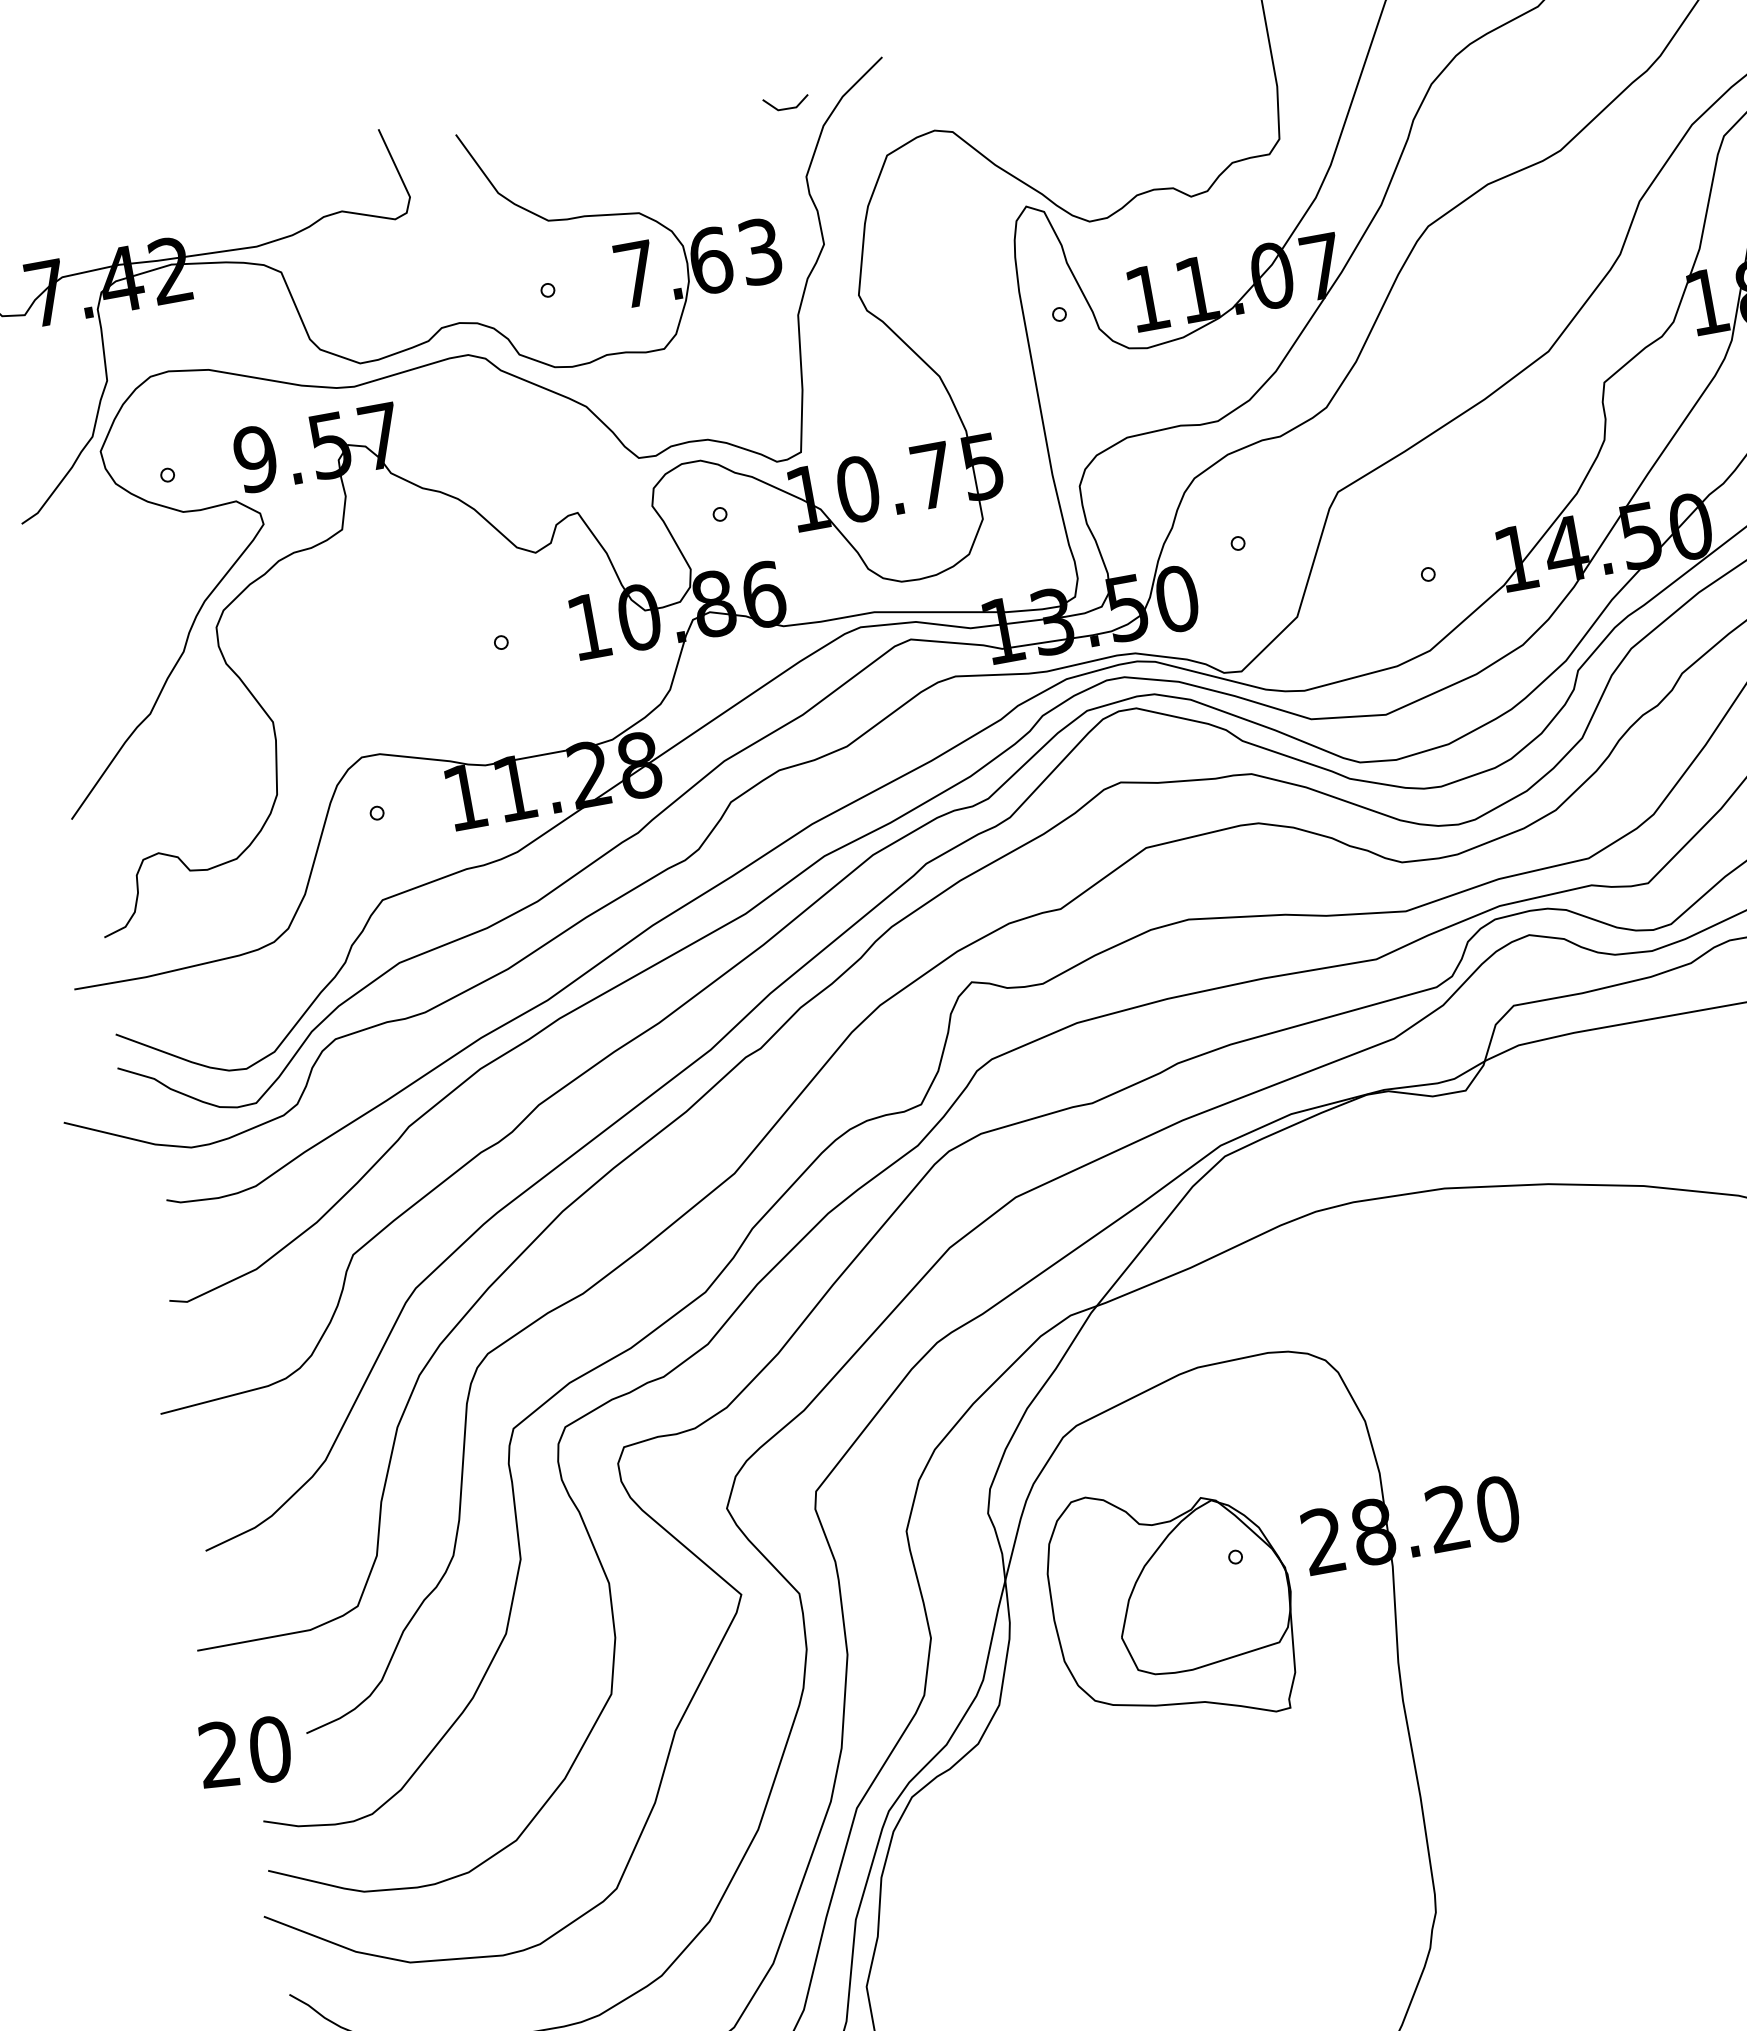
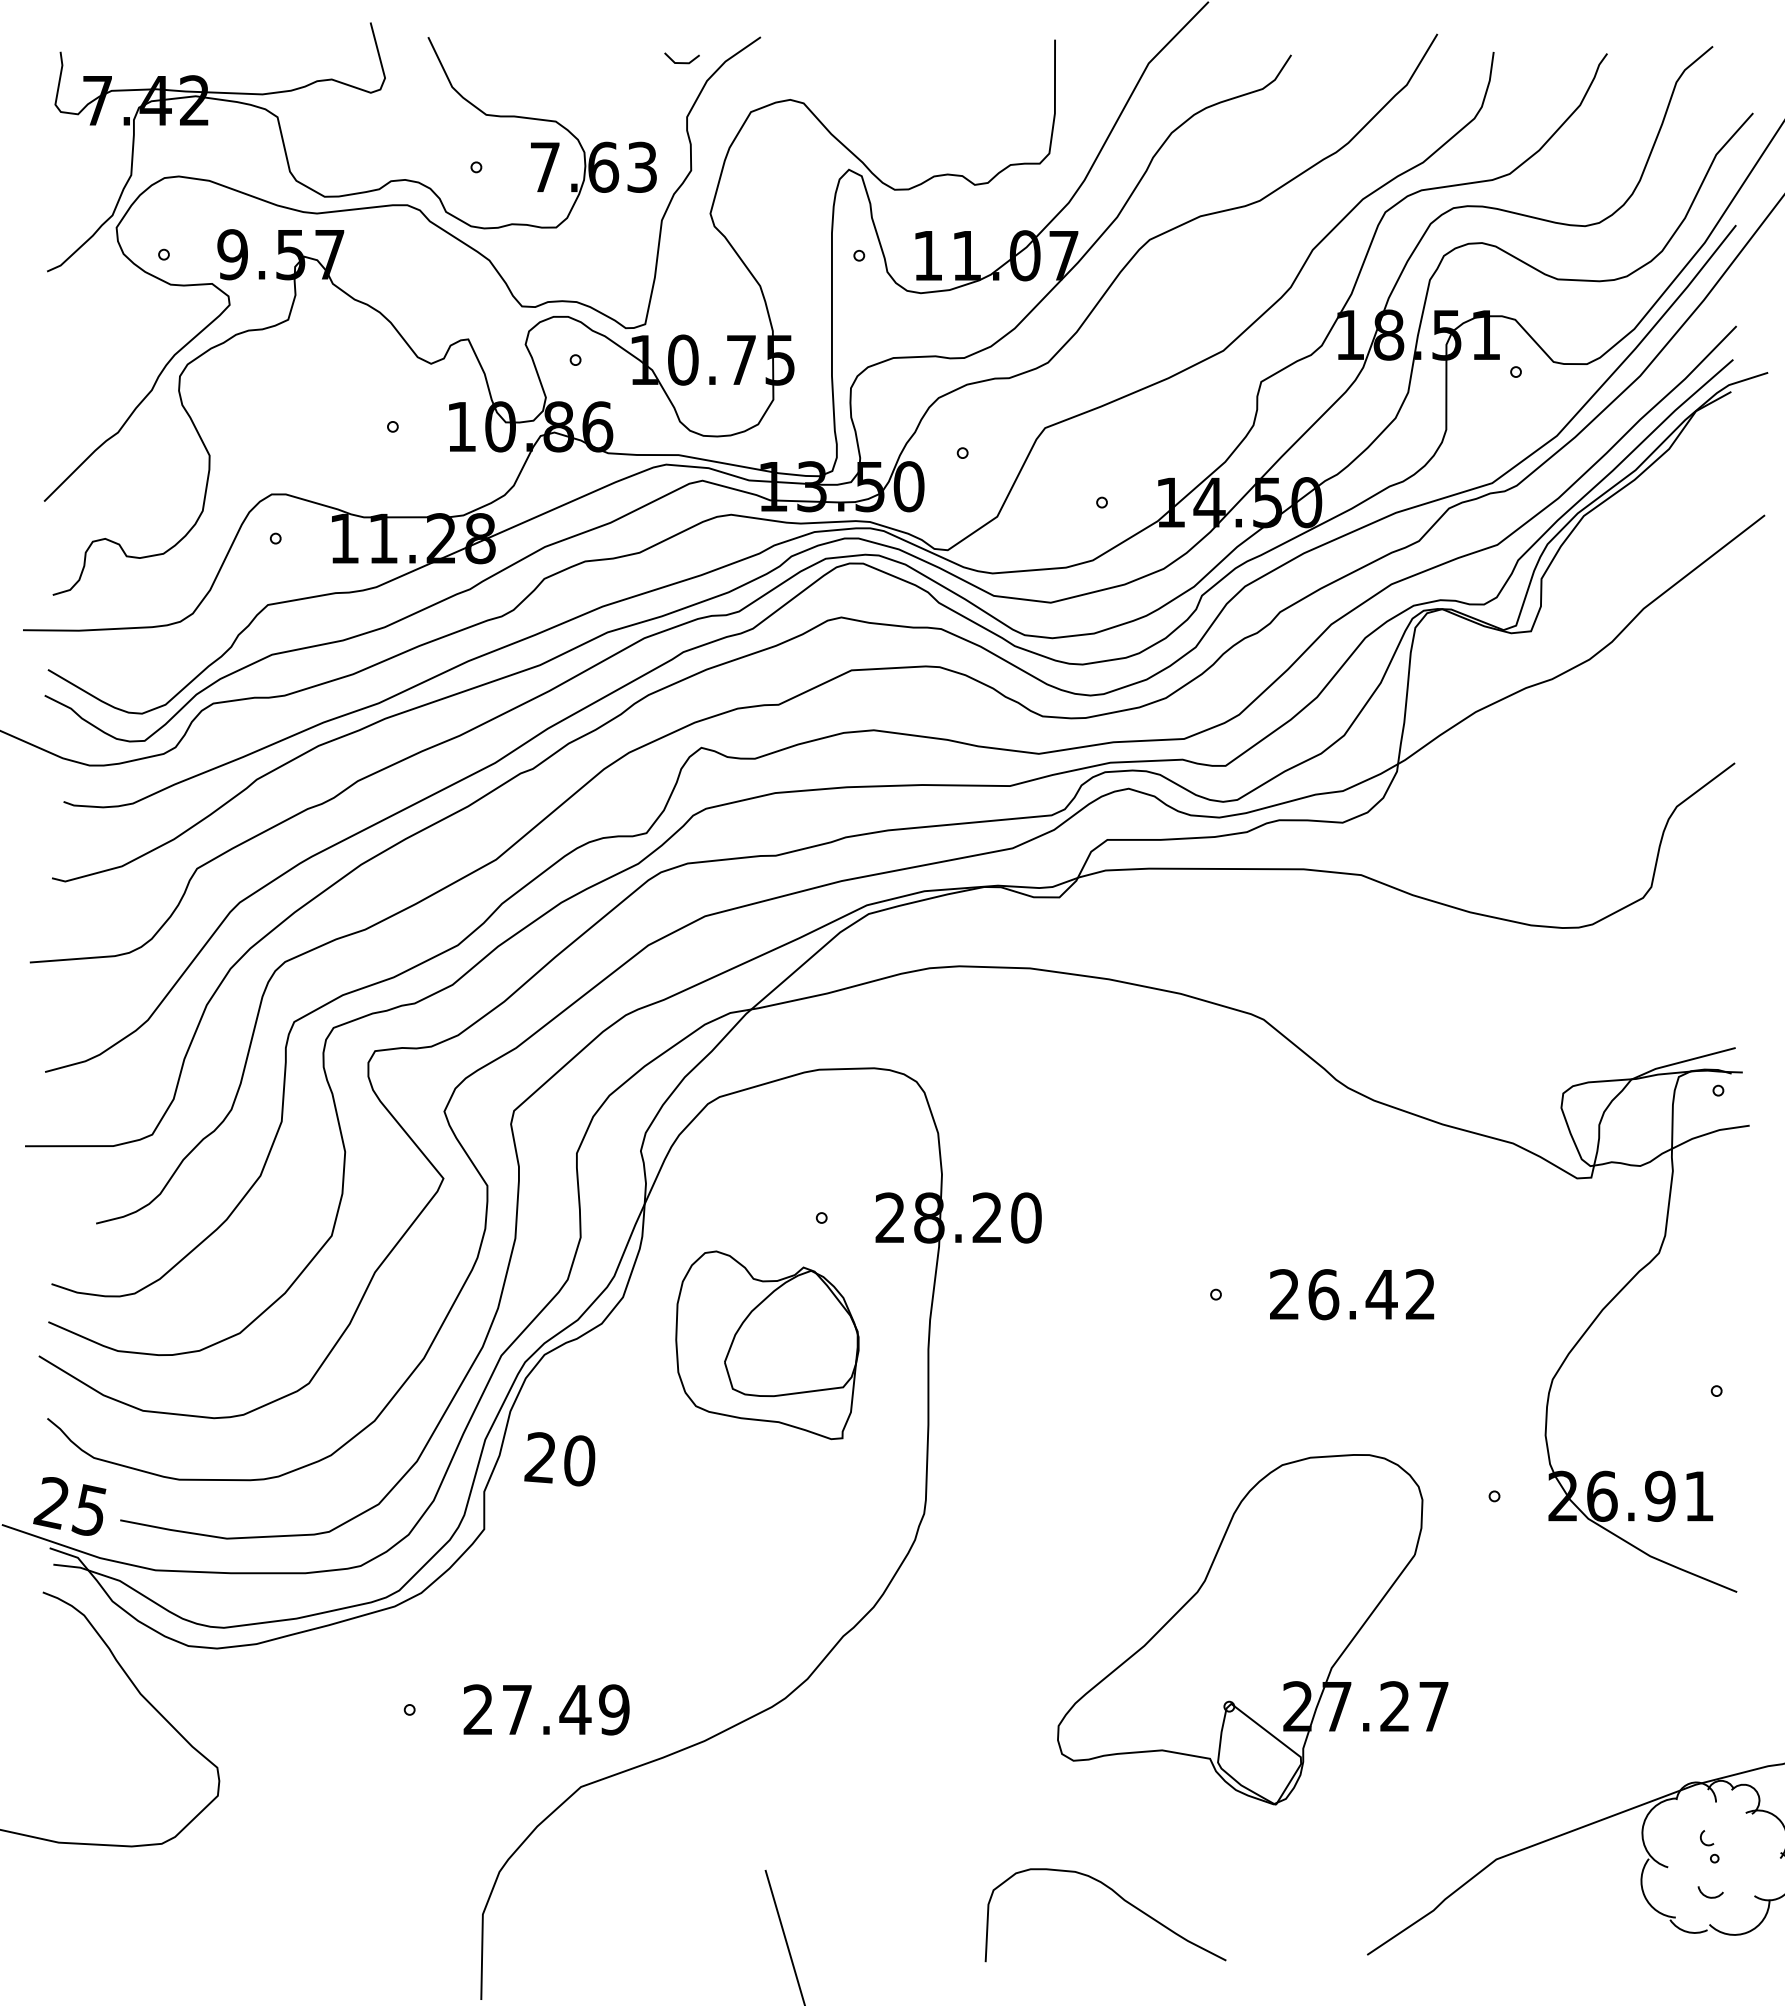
part: (1172, 1606) -> (767, 1345), moved
text: (244, 1752) -> (559, 1459), moved

